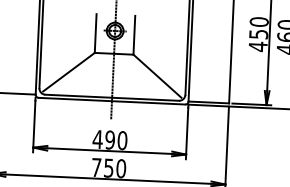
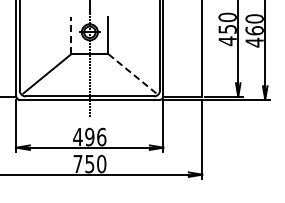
line: (95, 33) -> (71, 35), solid -> dashed
line: (157, 75) -> (132, 73), solid -> dashed
text: (122, 140) -> (101, 136), 490 -> 496

